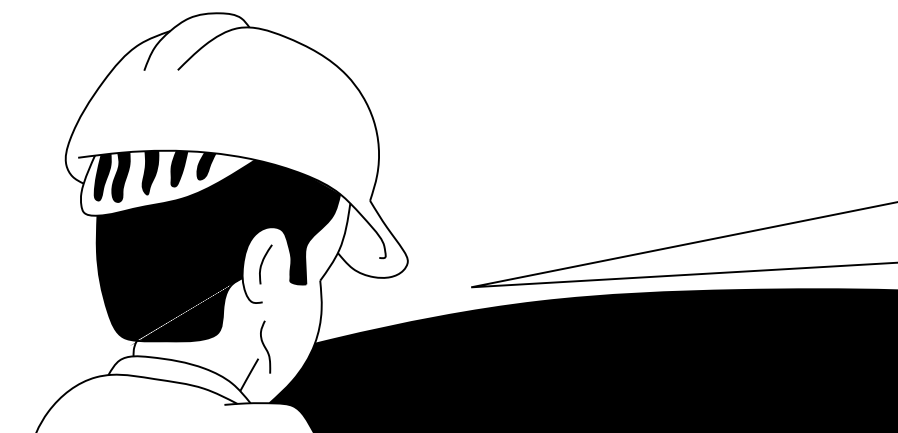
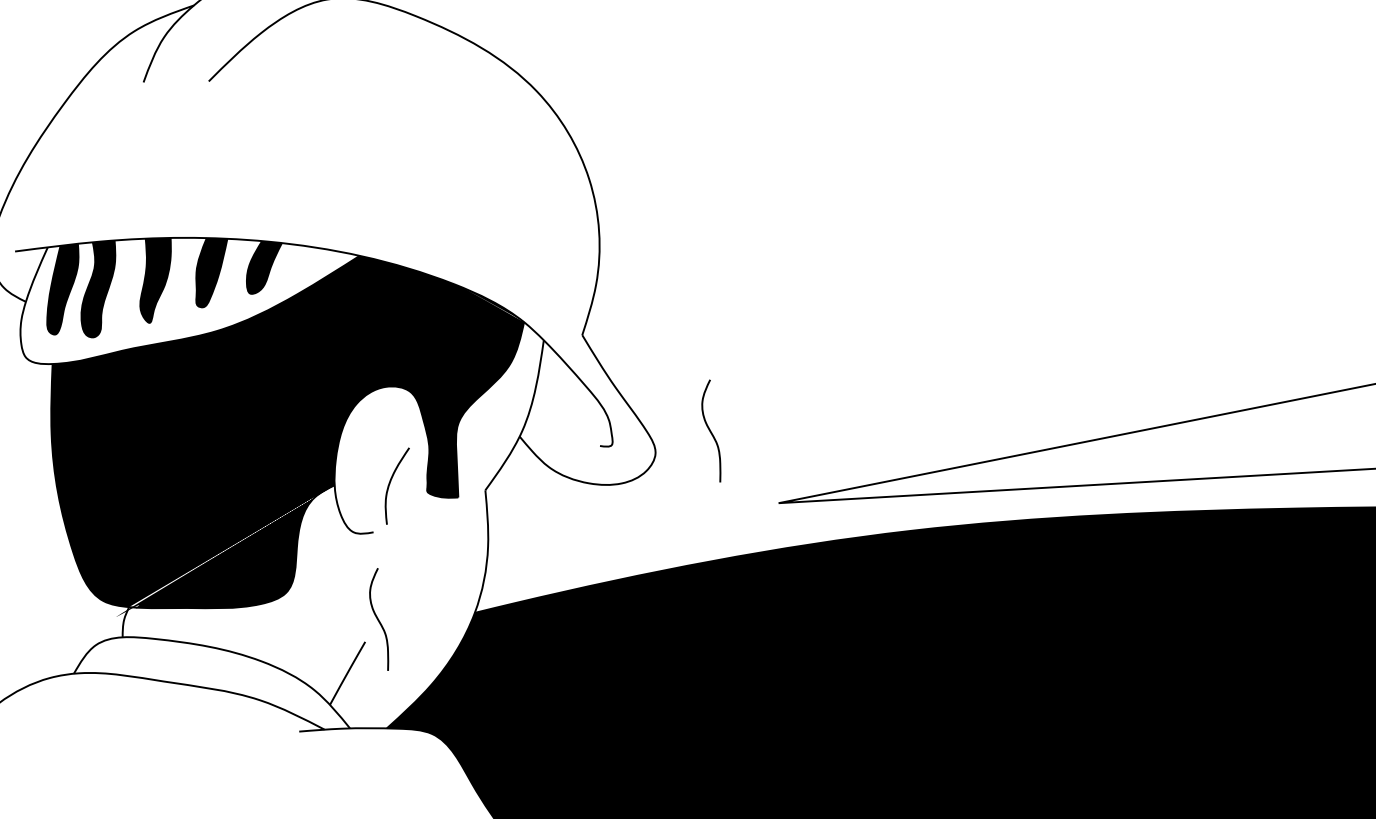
curve: (436, 249) -> (711, 429), added
curve: (263, 262) -> (392, 482), moved

